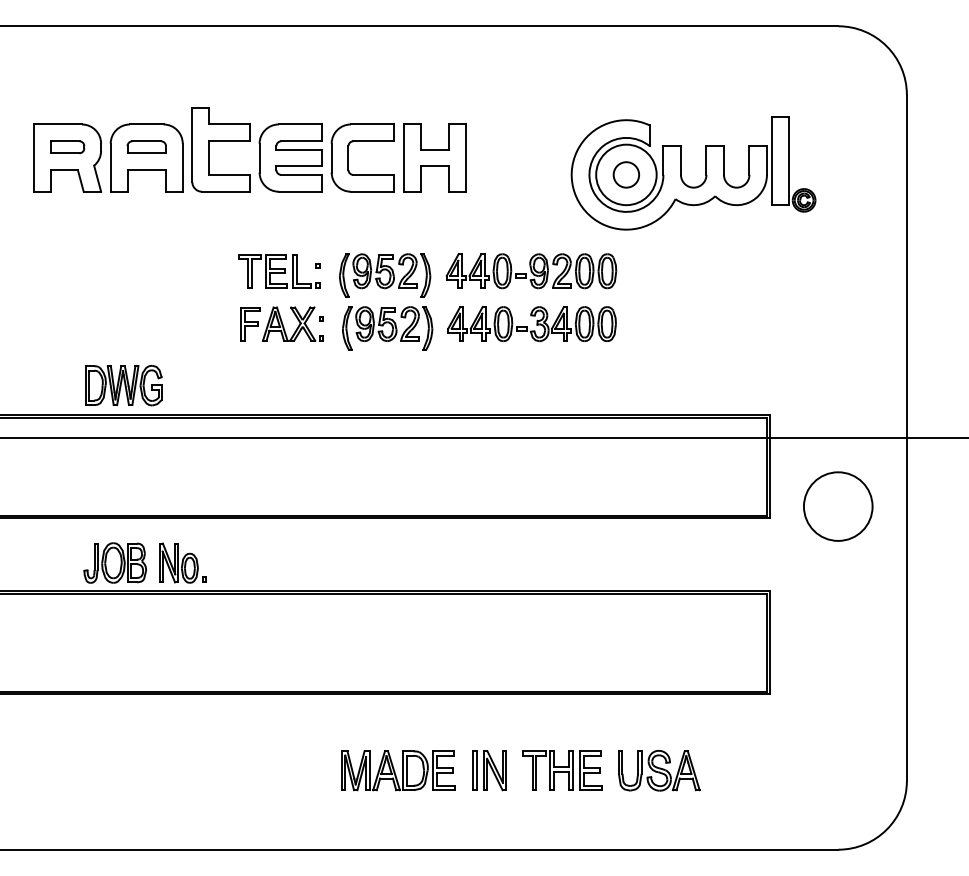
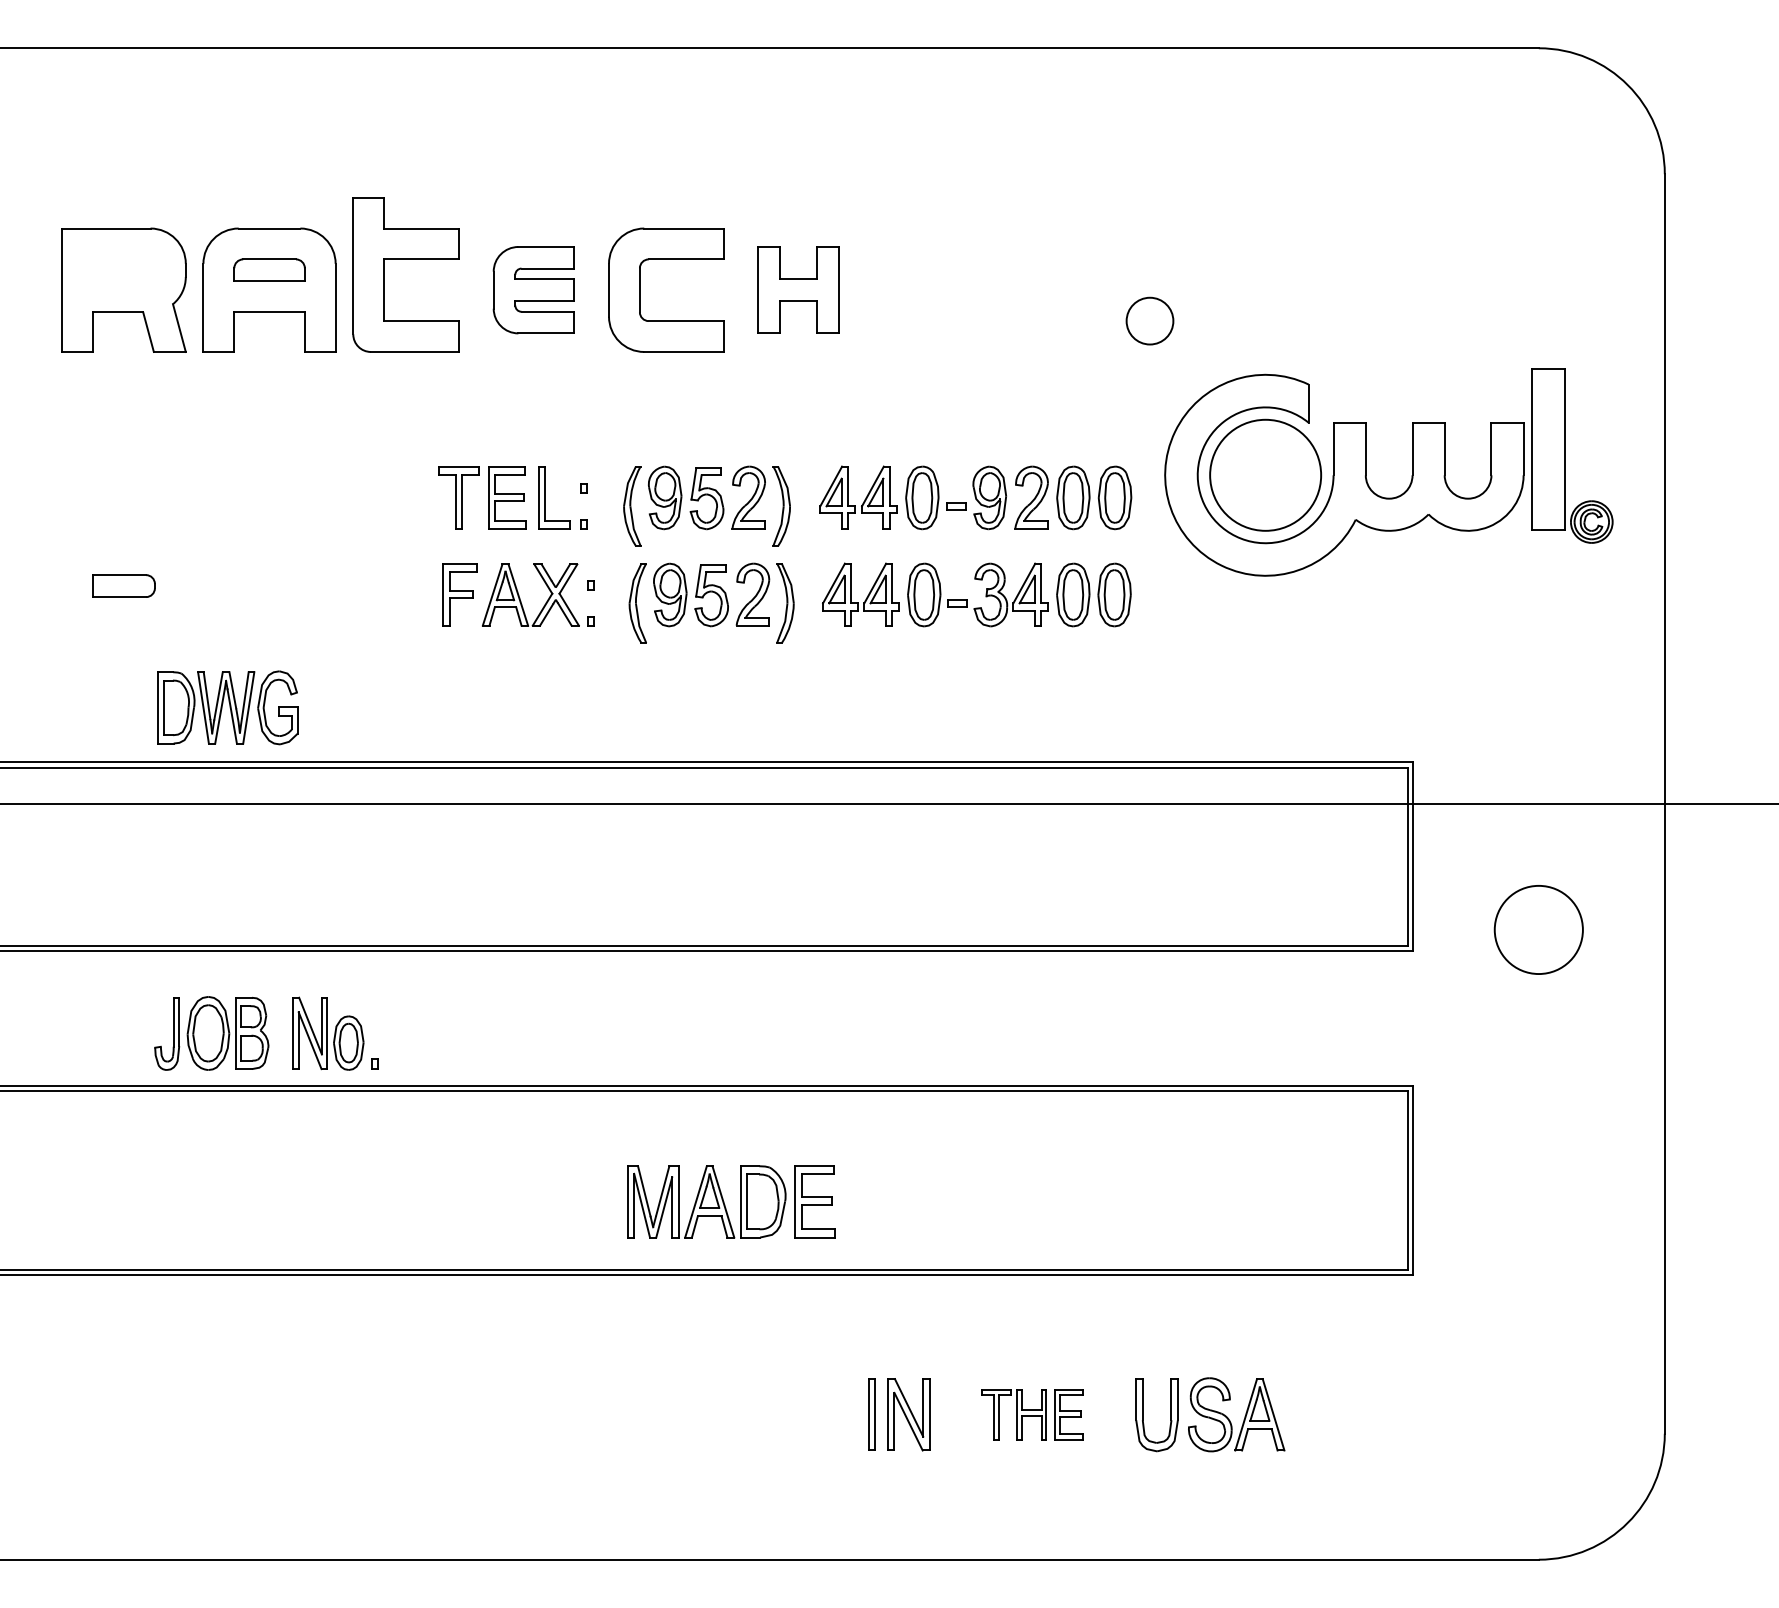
part: (67, 147) -> (124, 586), moved
part: (290, 157) -> (533, 289), size x0.7
part: (434, 157) -> (797, 289), size x0.7
part: (682, 177) -> (1368, 480), moved
circle: (837, 506) -> (1537, 929), size x0.7
part: (398, 770) -> (731, 1201), moved
part: (562, 770) -> (1032, 1414), size x0.7

